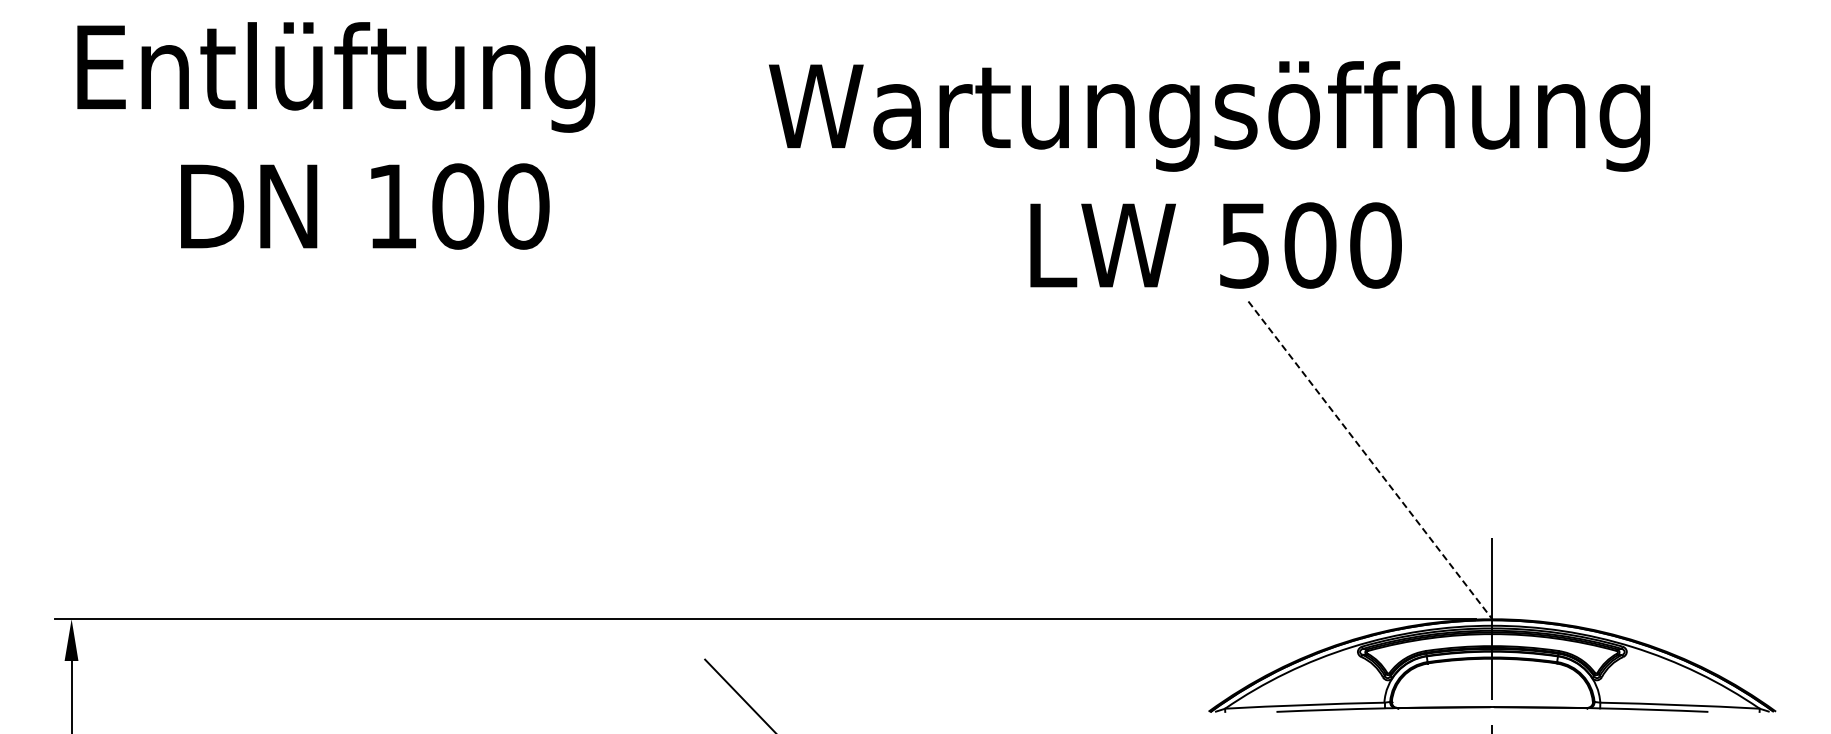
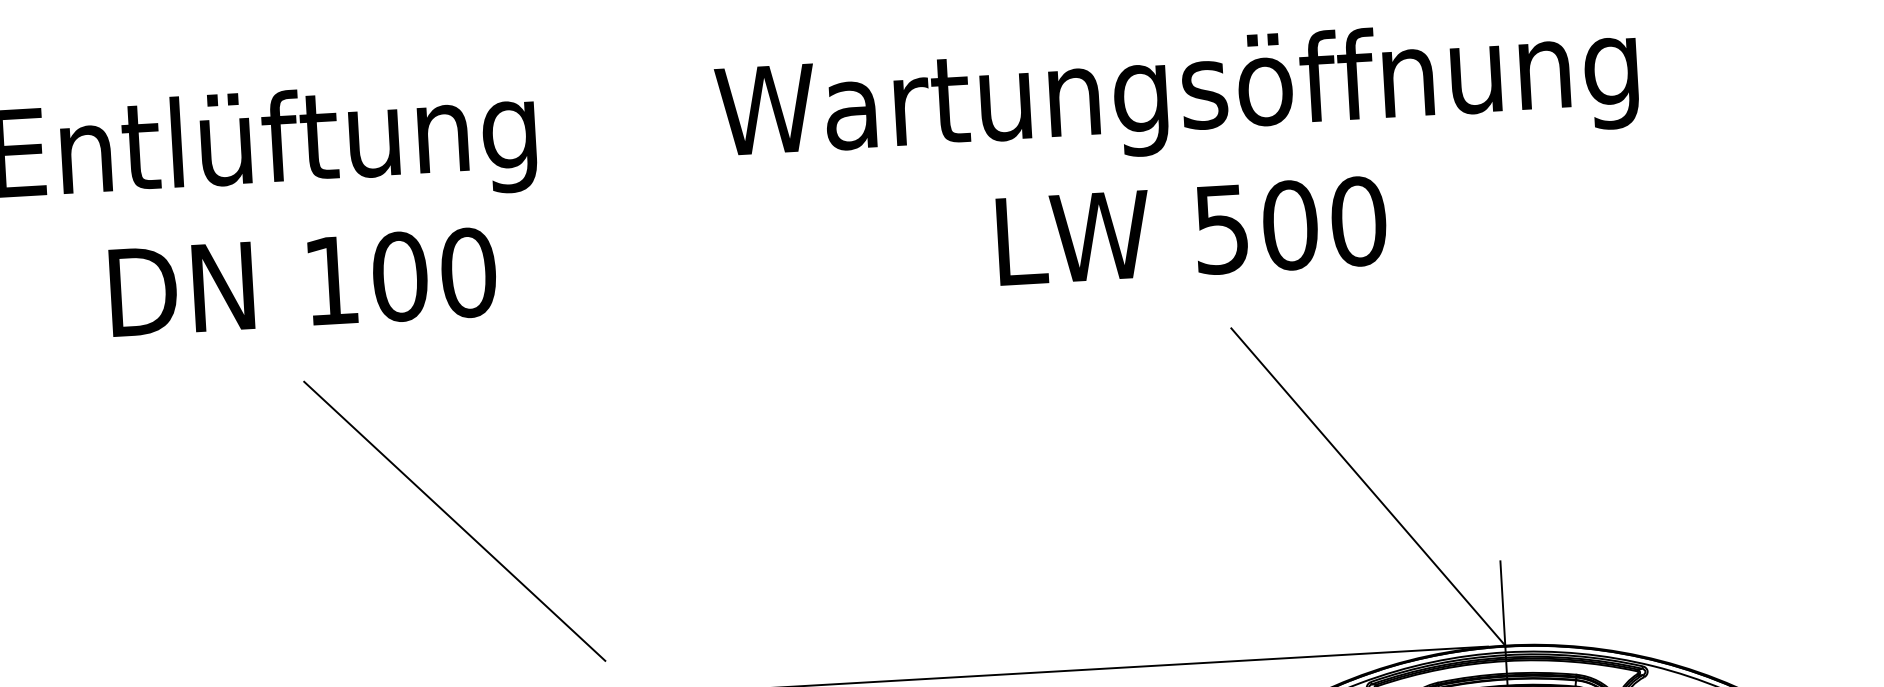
text: (1209, 174) -> (1180, 157), moved
line: (496, 442) -> (454, 520), added
line: (1370, 460) -> (1368, 487), dashed -> solid

